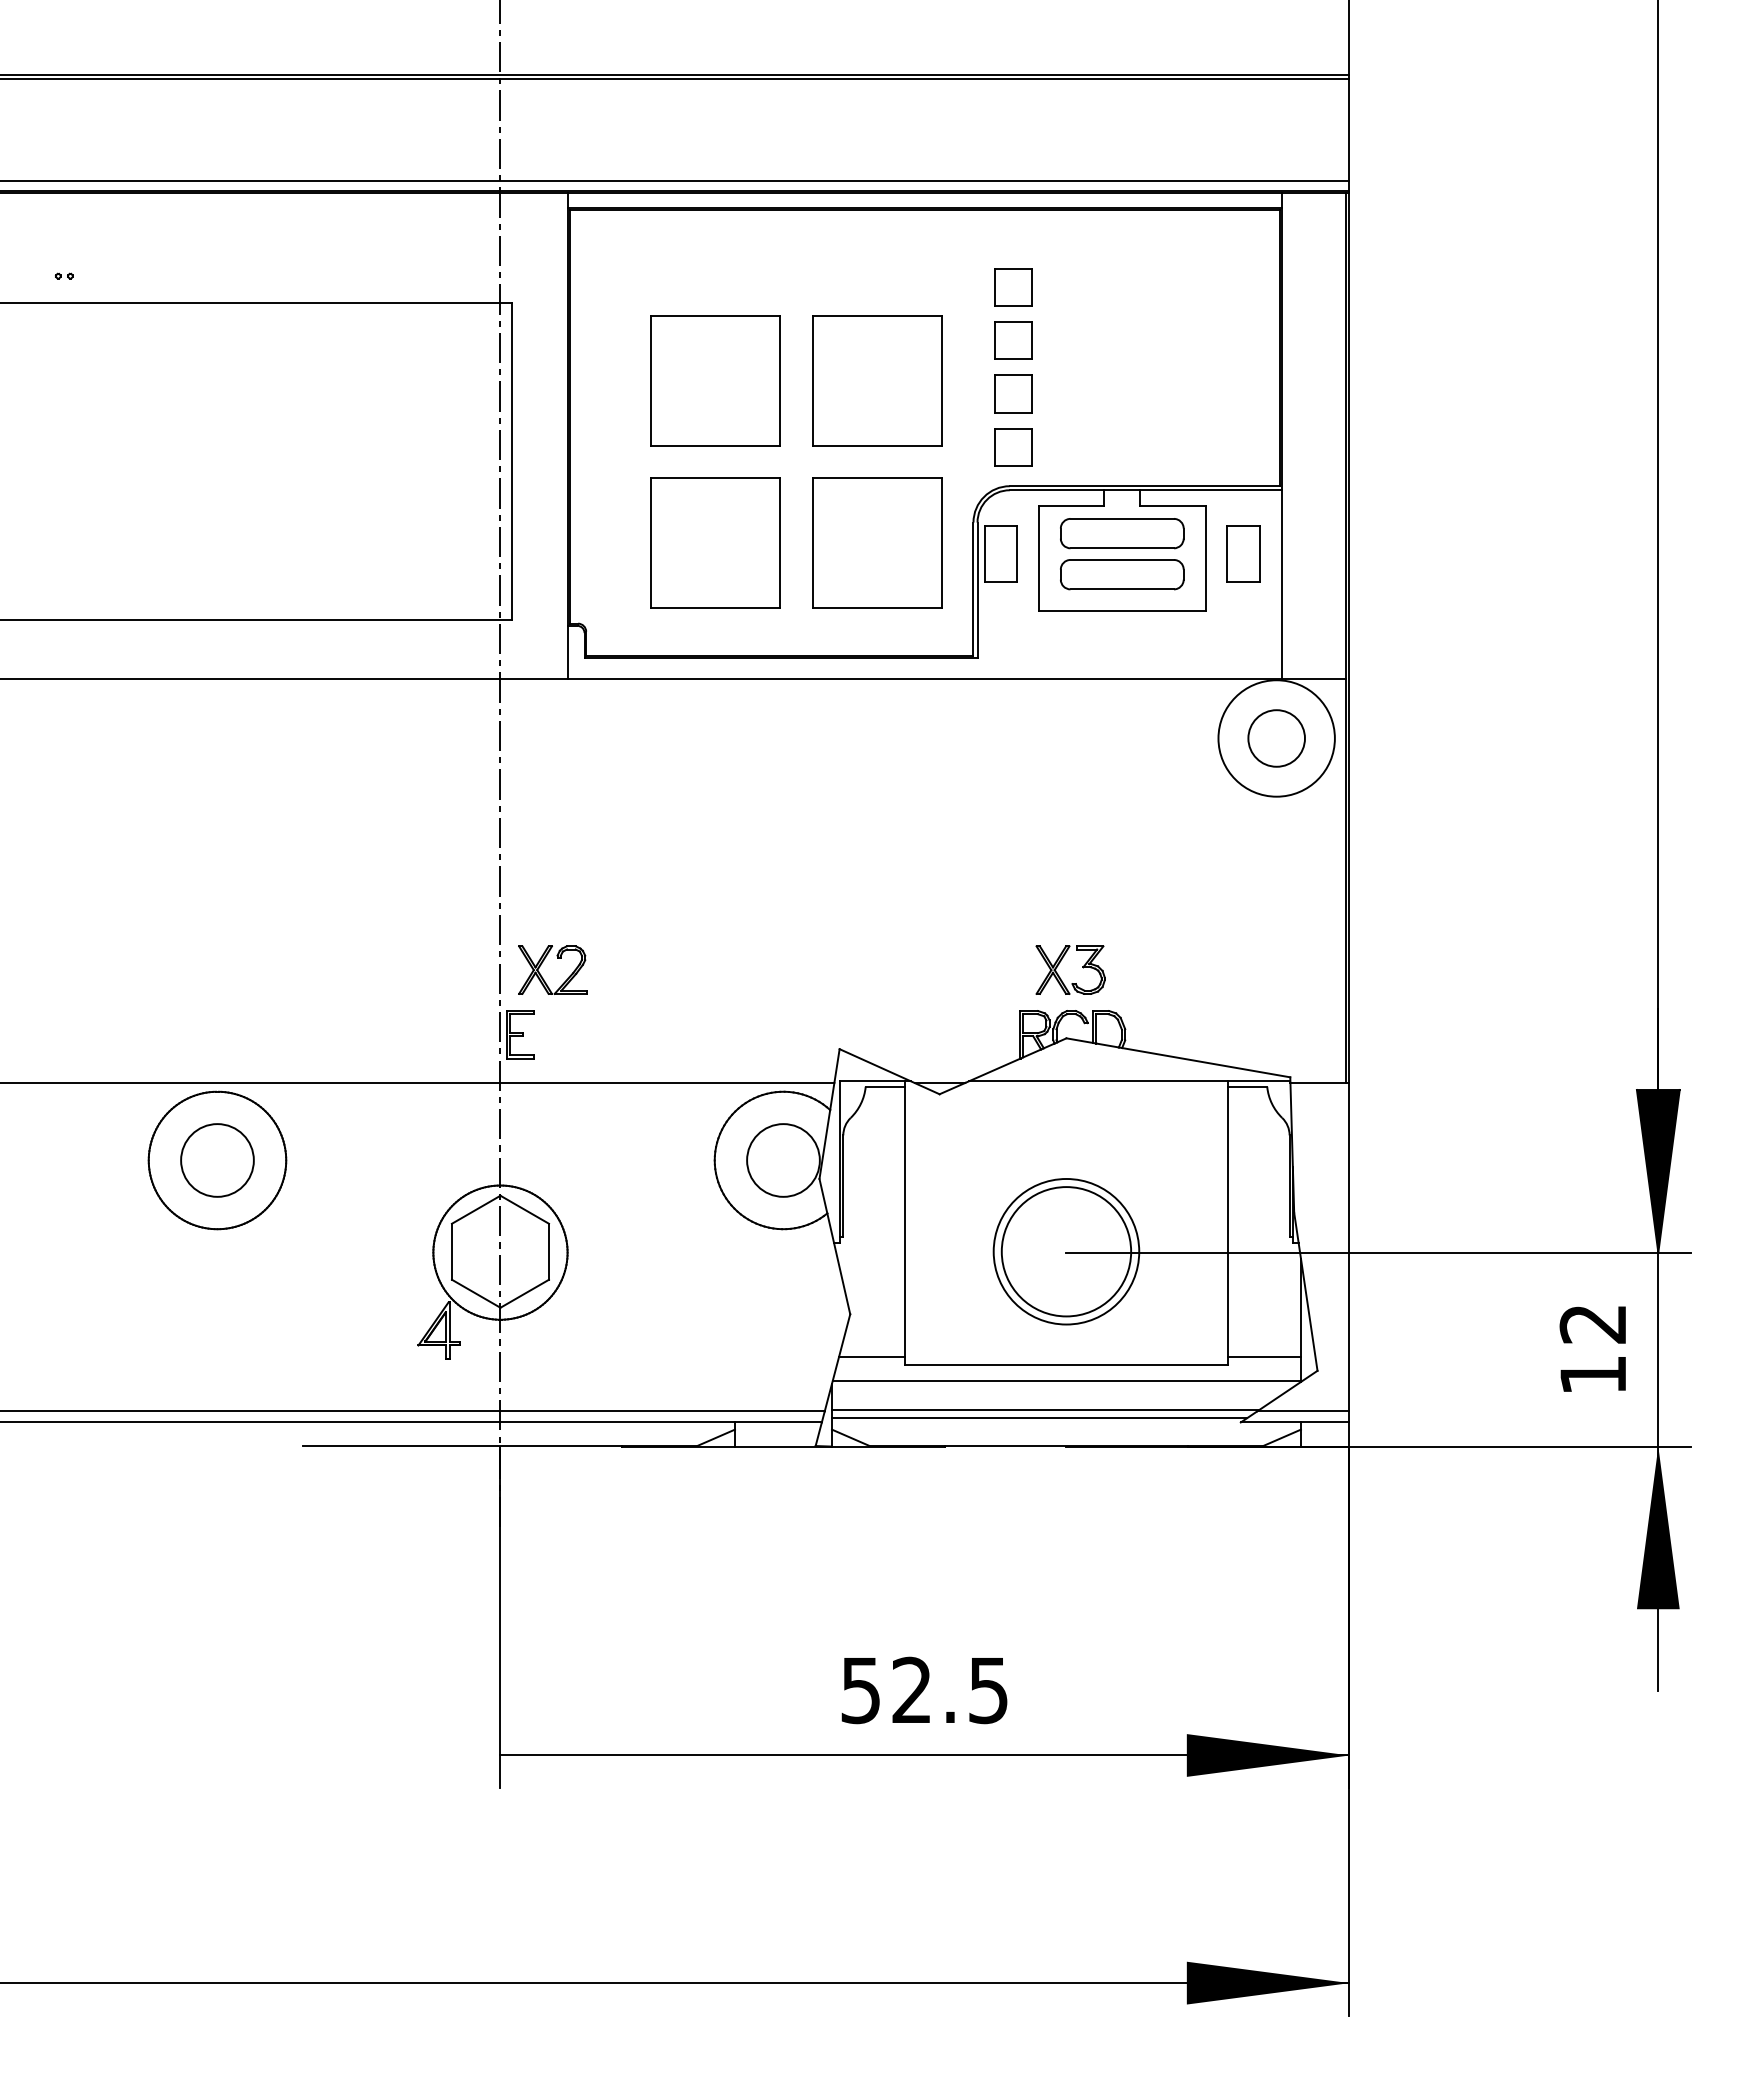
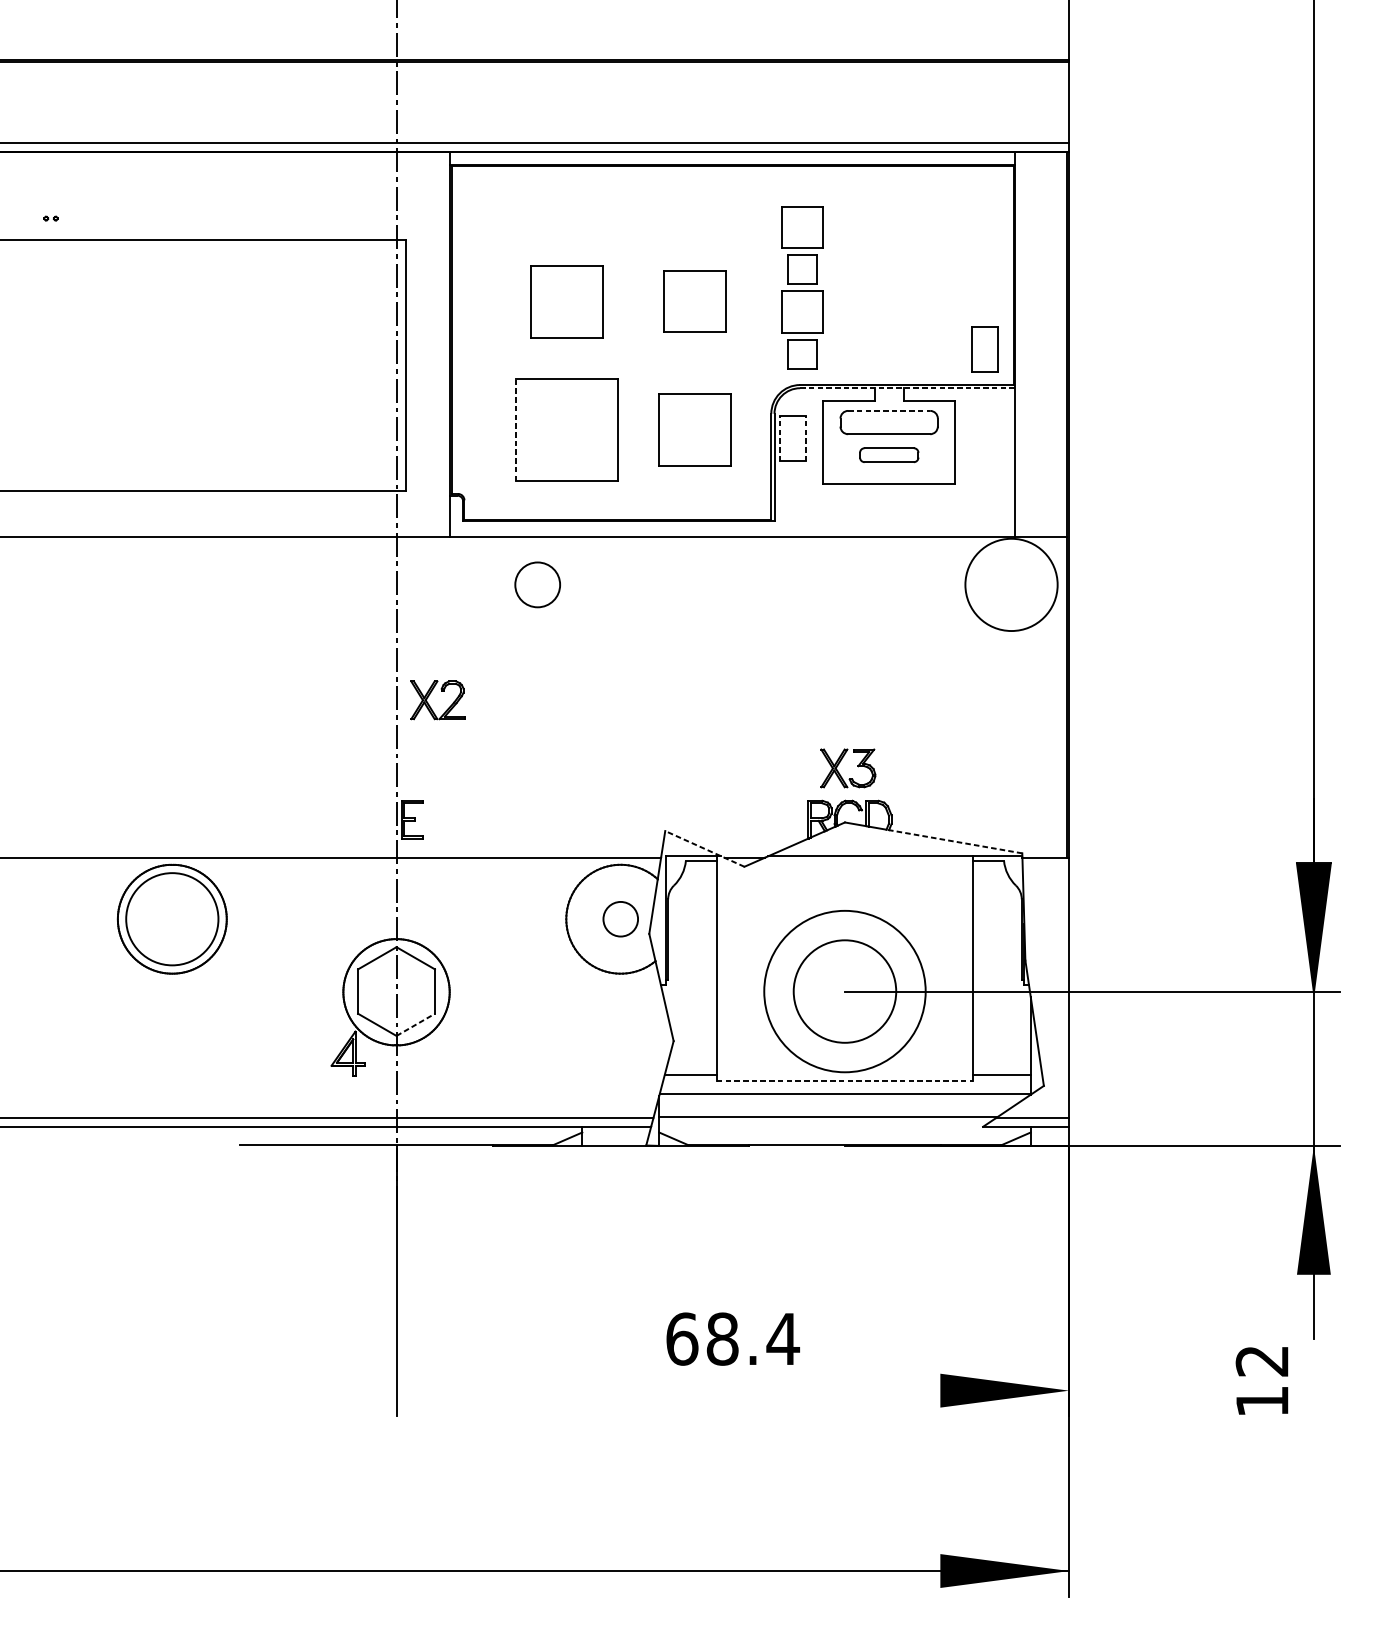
part: (1013, 287) -> (803, 227), size x1.4
part: (715, 380) -> (566, 301), size x0.7
part: (877, 380) -> (695, 301), size x0.6
part: (1013, 393) -> (803, 311), size x1.4
line: (1145, 490) -> (907, 388), solid -> dashed
line: (1122, 518) -> (889, 410), solid -> dashed
line: (650, 542) -> (515, 429), solid -> dashed
part: (877, 542) -> (695, 429), size x0.7
line: (984, 553) -> (780, 438), solid -> dashed
line: (1017, 553) -> (806, 438), solid -> dashed
part: (1243, 553) -> (985, 348), moved
part: (1122, 574) -> (889, 454), size x0.6
circle: (1276, 738) -> (537, 584), moved
part: (543, 962) -> (430, 694), moved
line: (1204, 1062) -> (954, 841), solid -> dashed
line: (889, 1071) -> (704, 848), solid -> dashed
circle: (217, 1160) -> (172, 919), size x1.6
circle: (783, 1160) -> (620, 919), size x0.6
circle: (1066, 1251) -> (844, 991), size x1.4
line: (525, 1293) -> (416, 1024), solid -> dashed
text: (1592, 1348) -> (1261, 1380), moved
line: (1066, 1364) -> (844, 1080), solid -> dashed
line: (1038, 1418) -> (822, 1123), removed
text: (925, 1690) -> (733, 1339), 52.5 -> 68.4
line: (924, 1755) -> (732, 1390), removed

